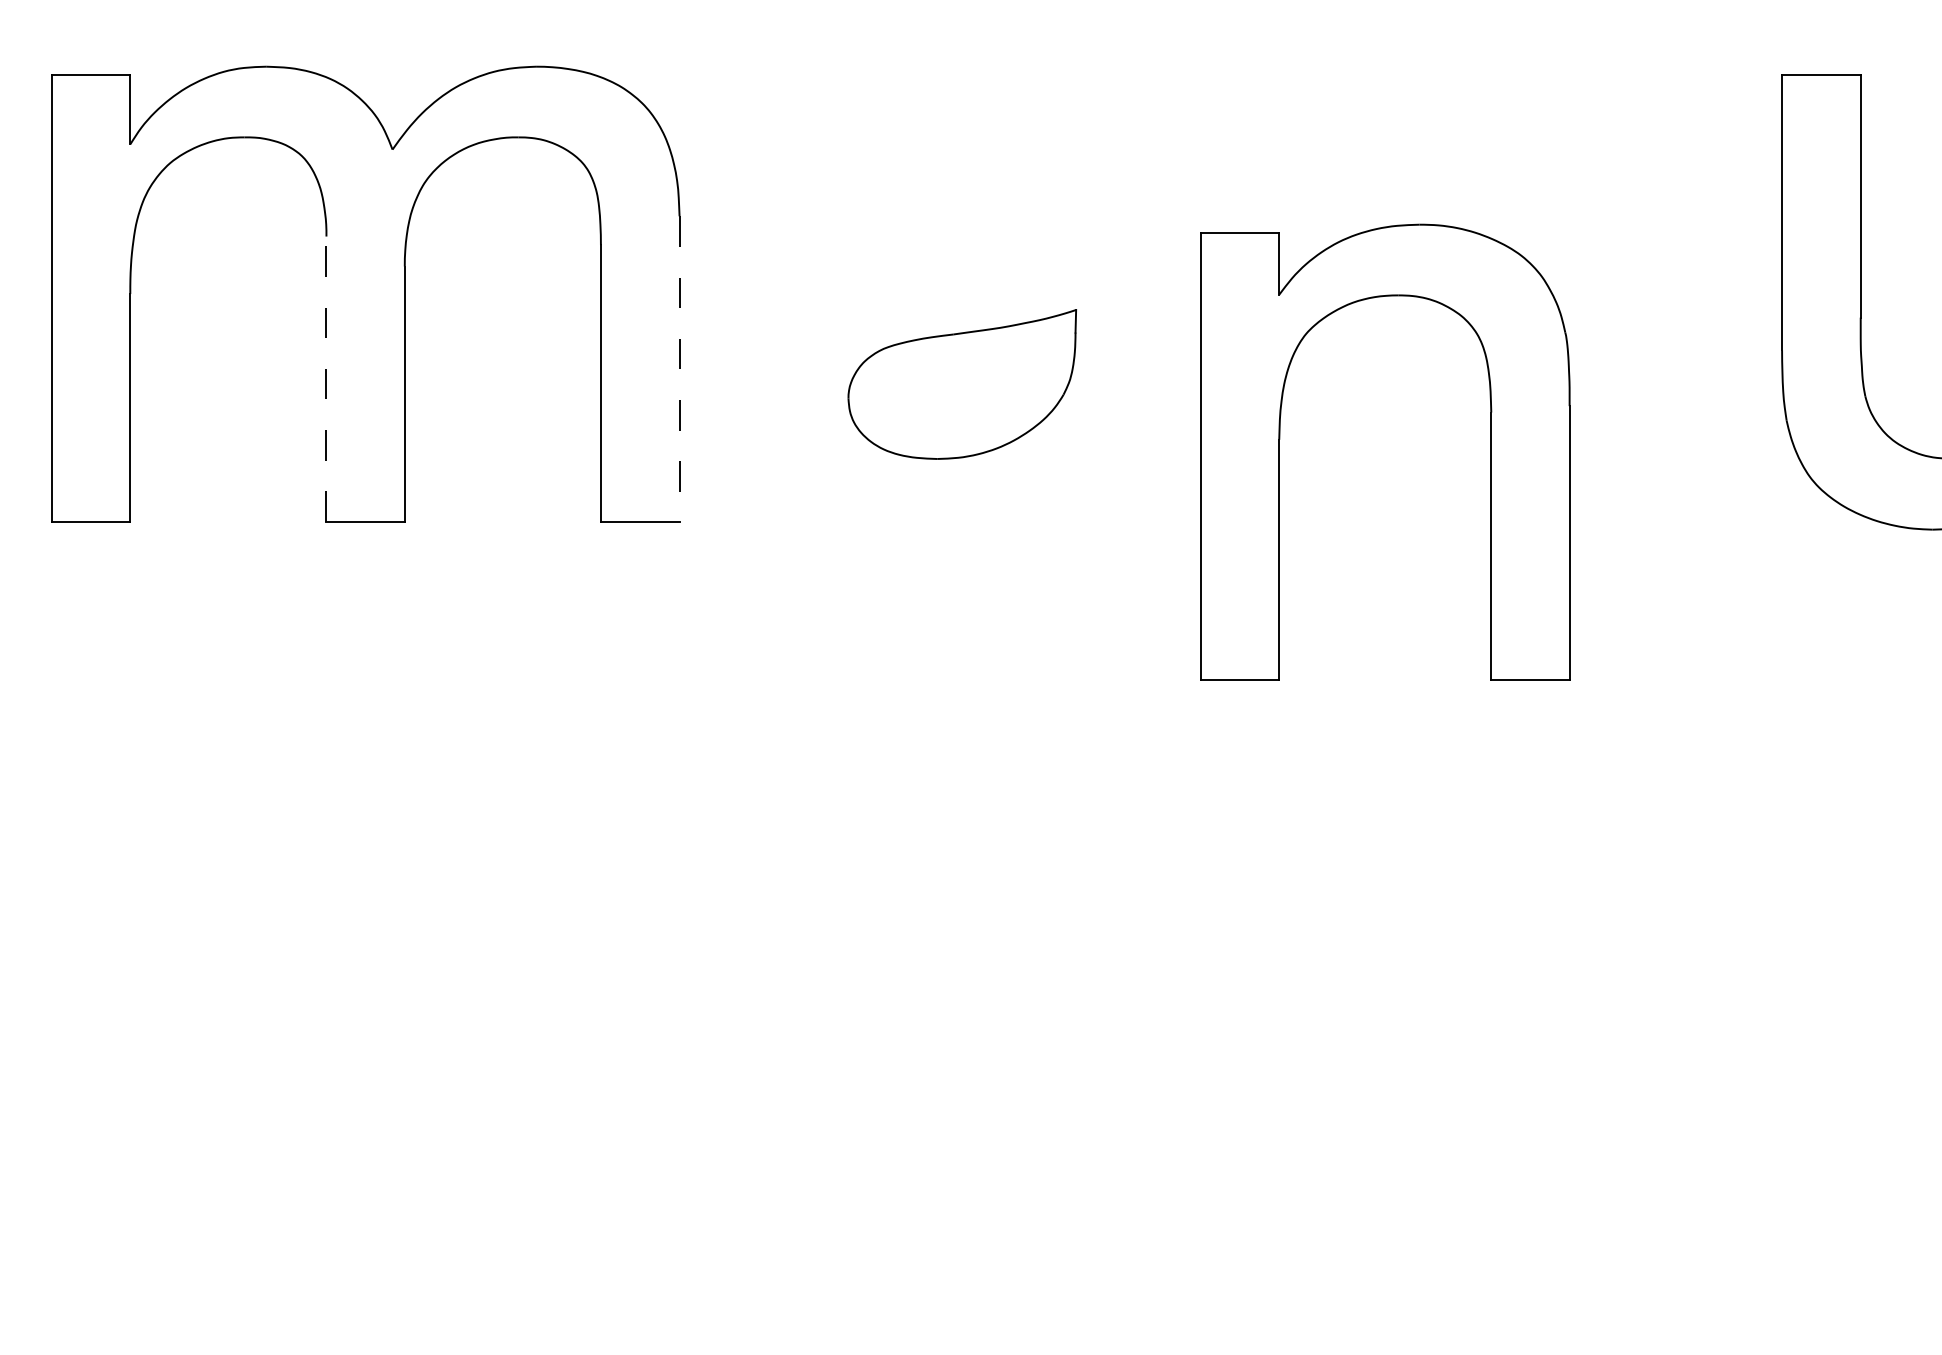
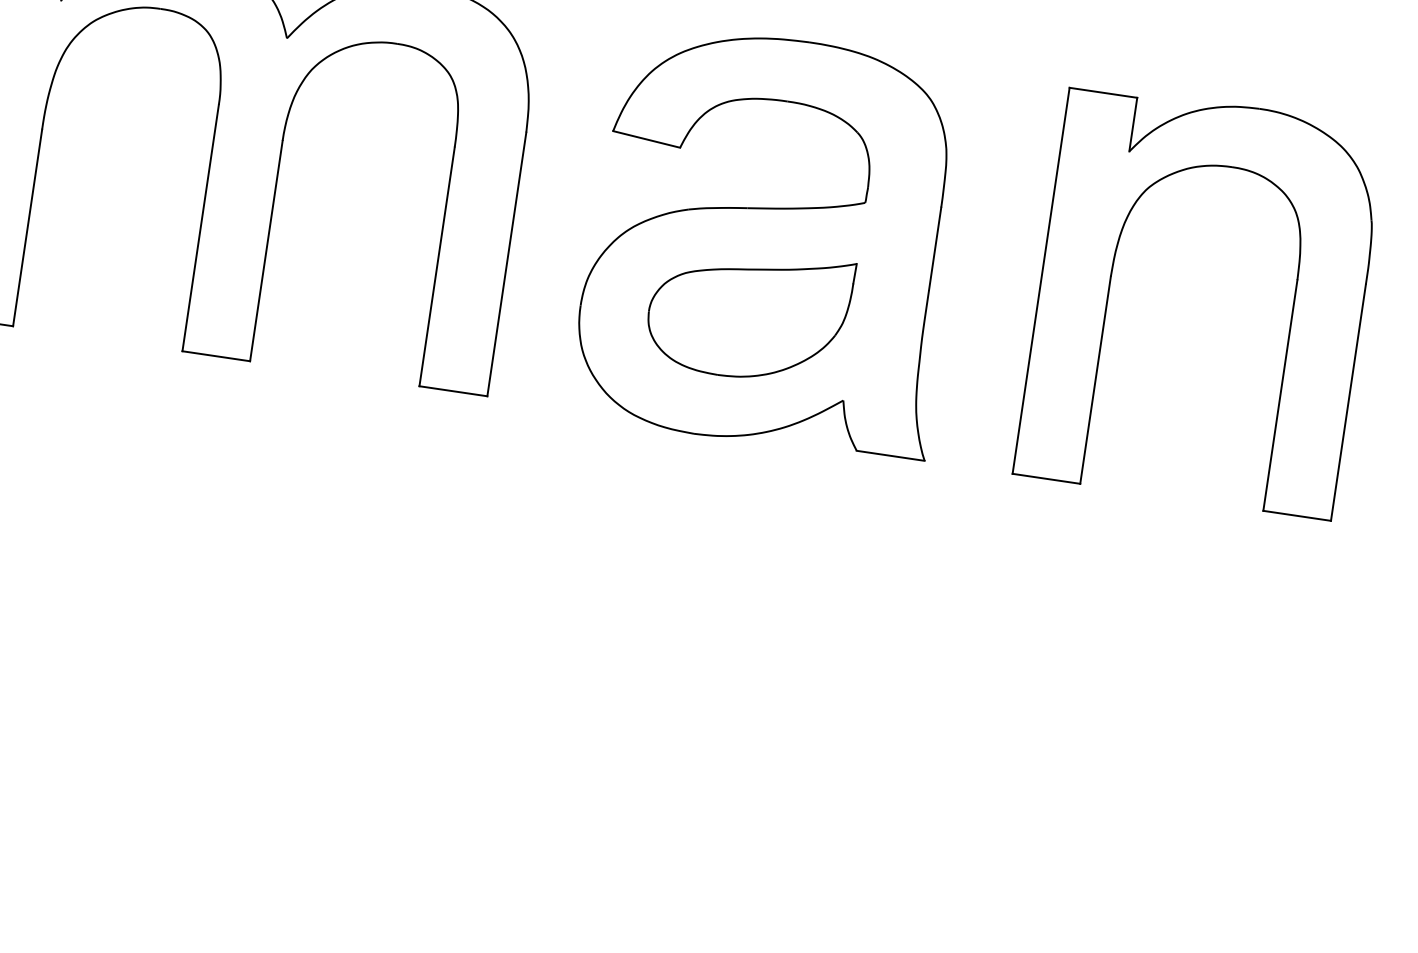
part: (977, 297) -> (773, 240), added
line: (679, 369) -> (506, 264), dashed -> solid
line: (326, 379) -> (200, 228), dashed -> solid
part: (1490, 451) -> (1291, 313), moved

